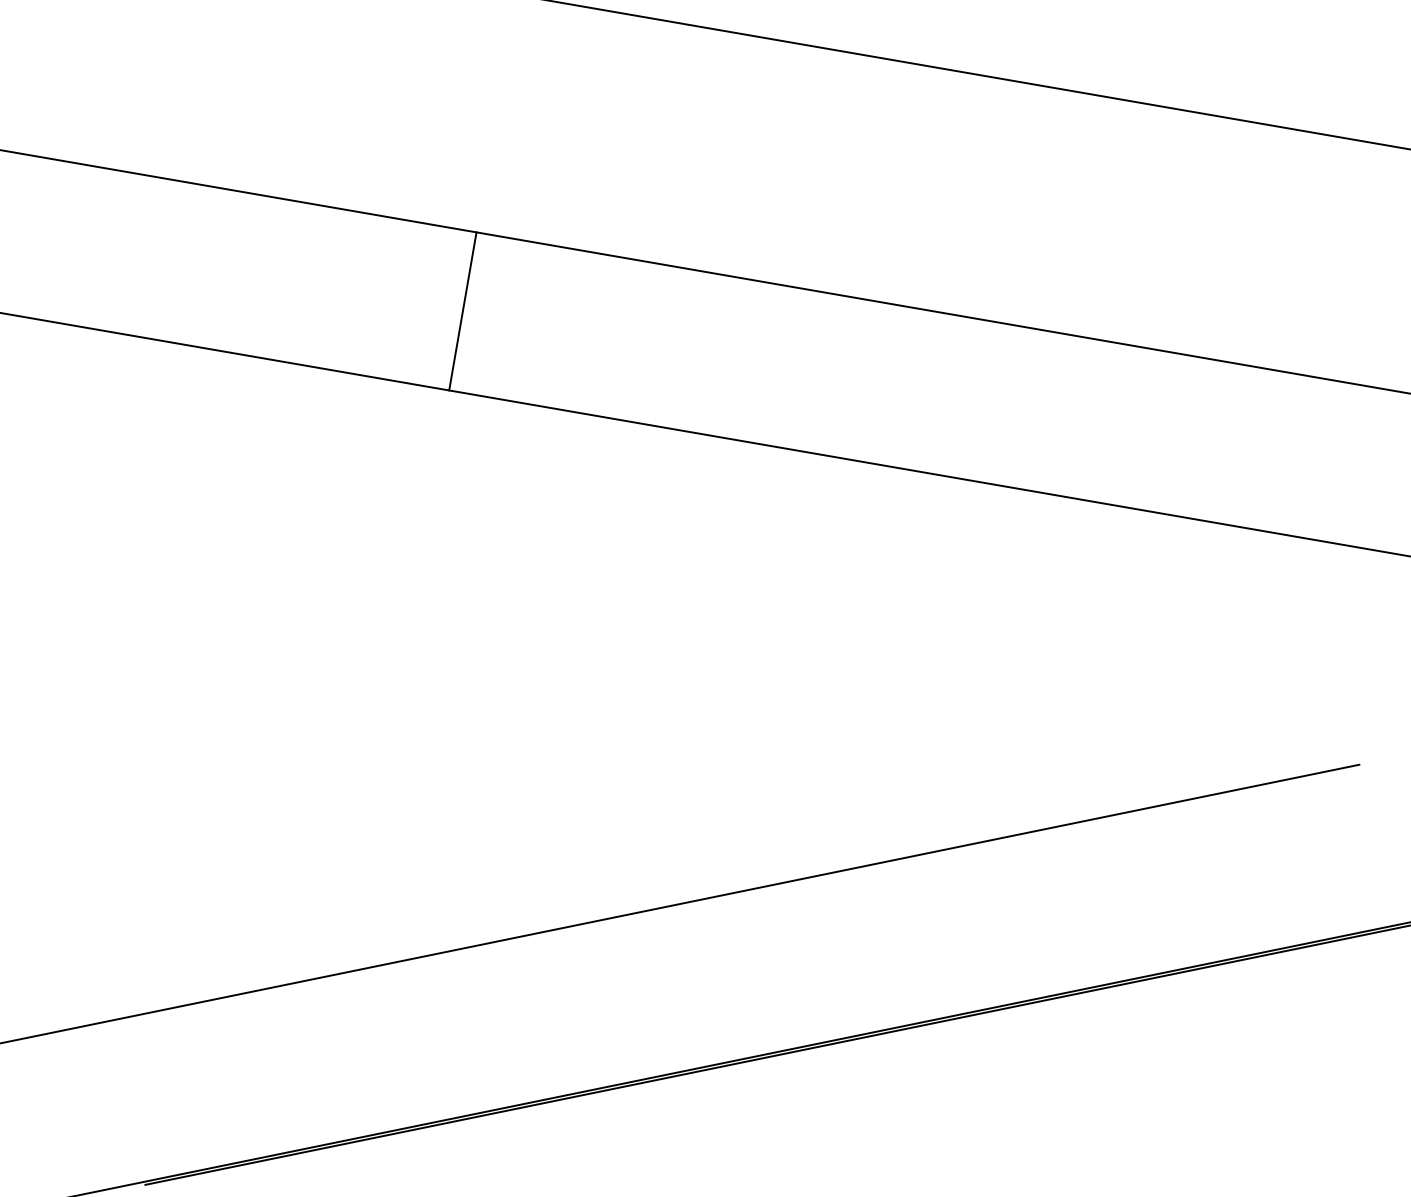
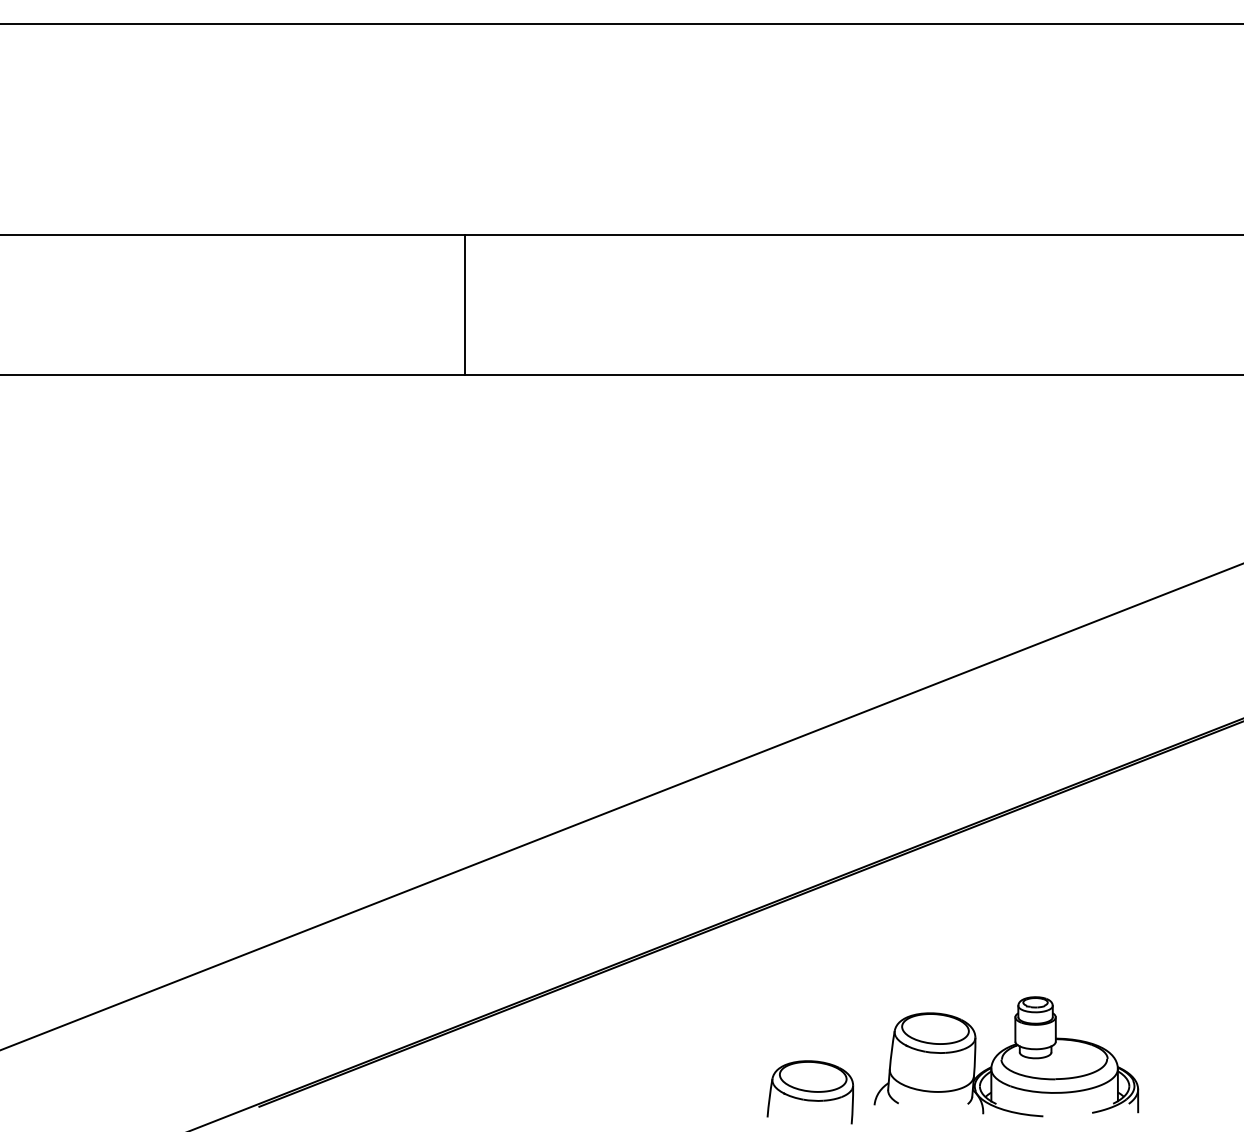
line: (463, 311) -> (465, 304), moved

